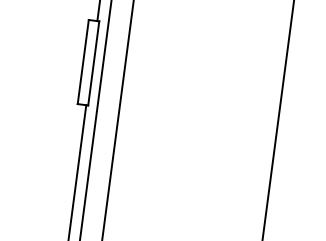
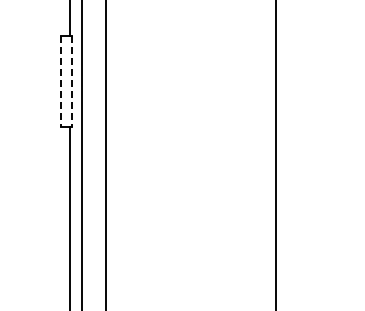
line: (83, 62) -> (60, 81), solid -> dashed
line: (94, 63) -> (72, 81), solid -> dashed

